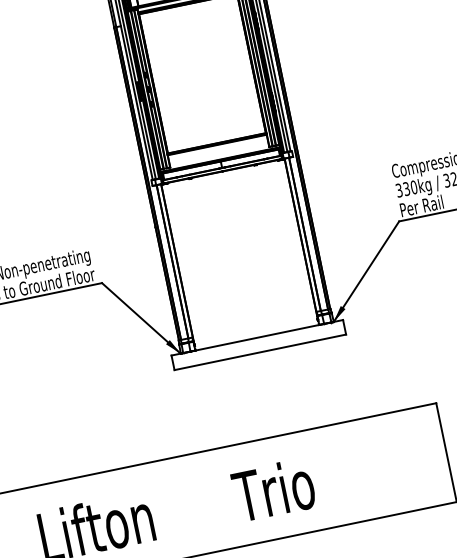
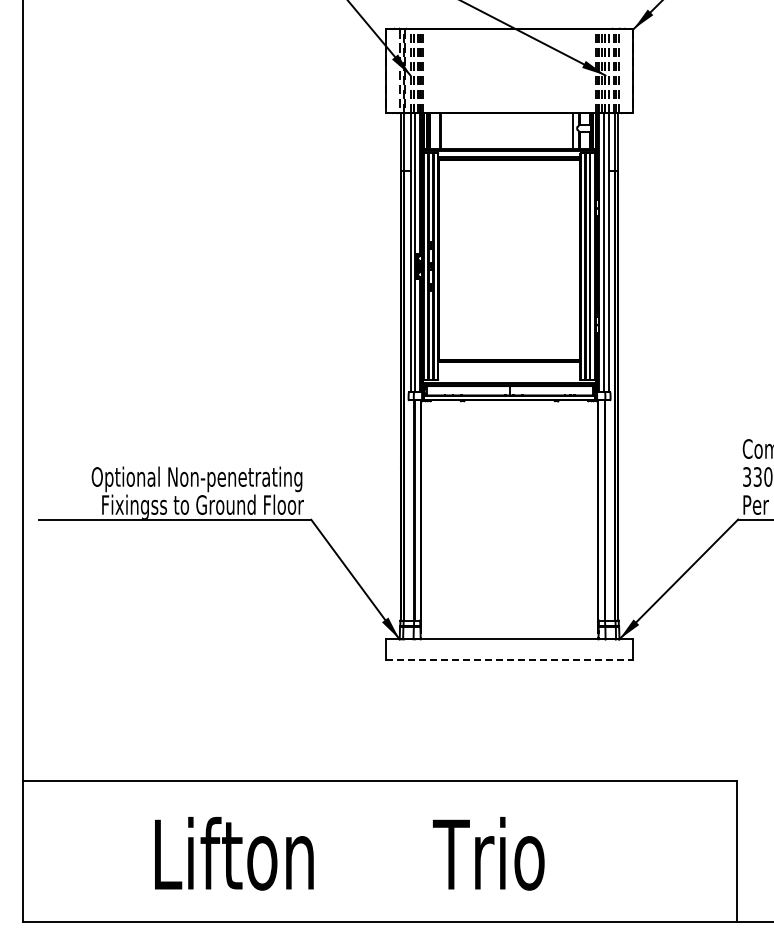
line: (261, 352) -> (510, 660), solid -> dashed

